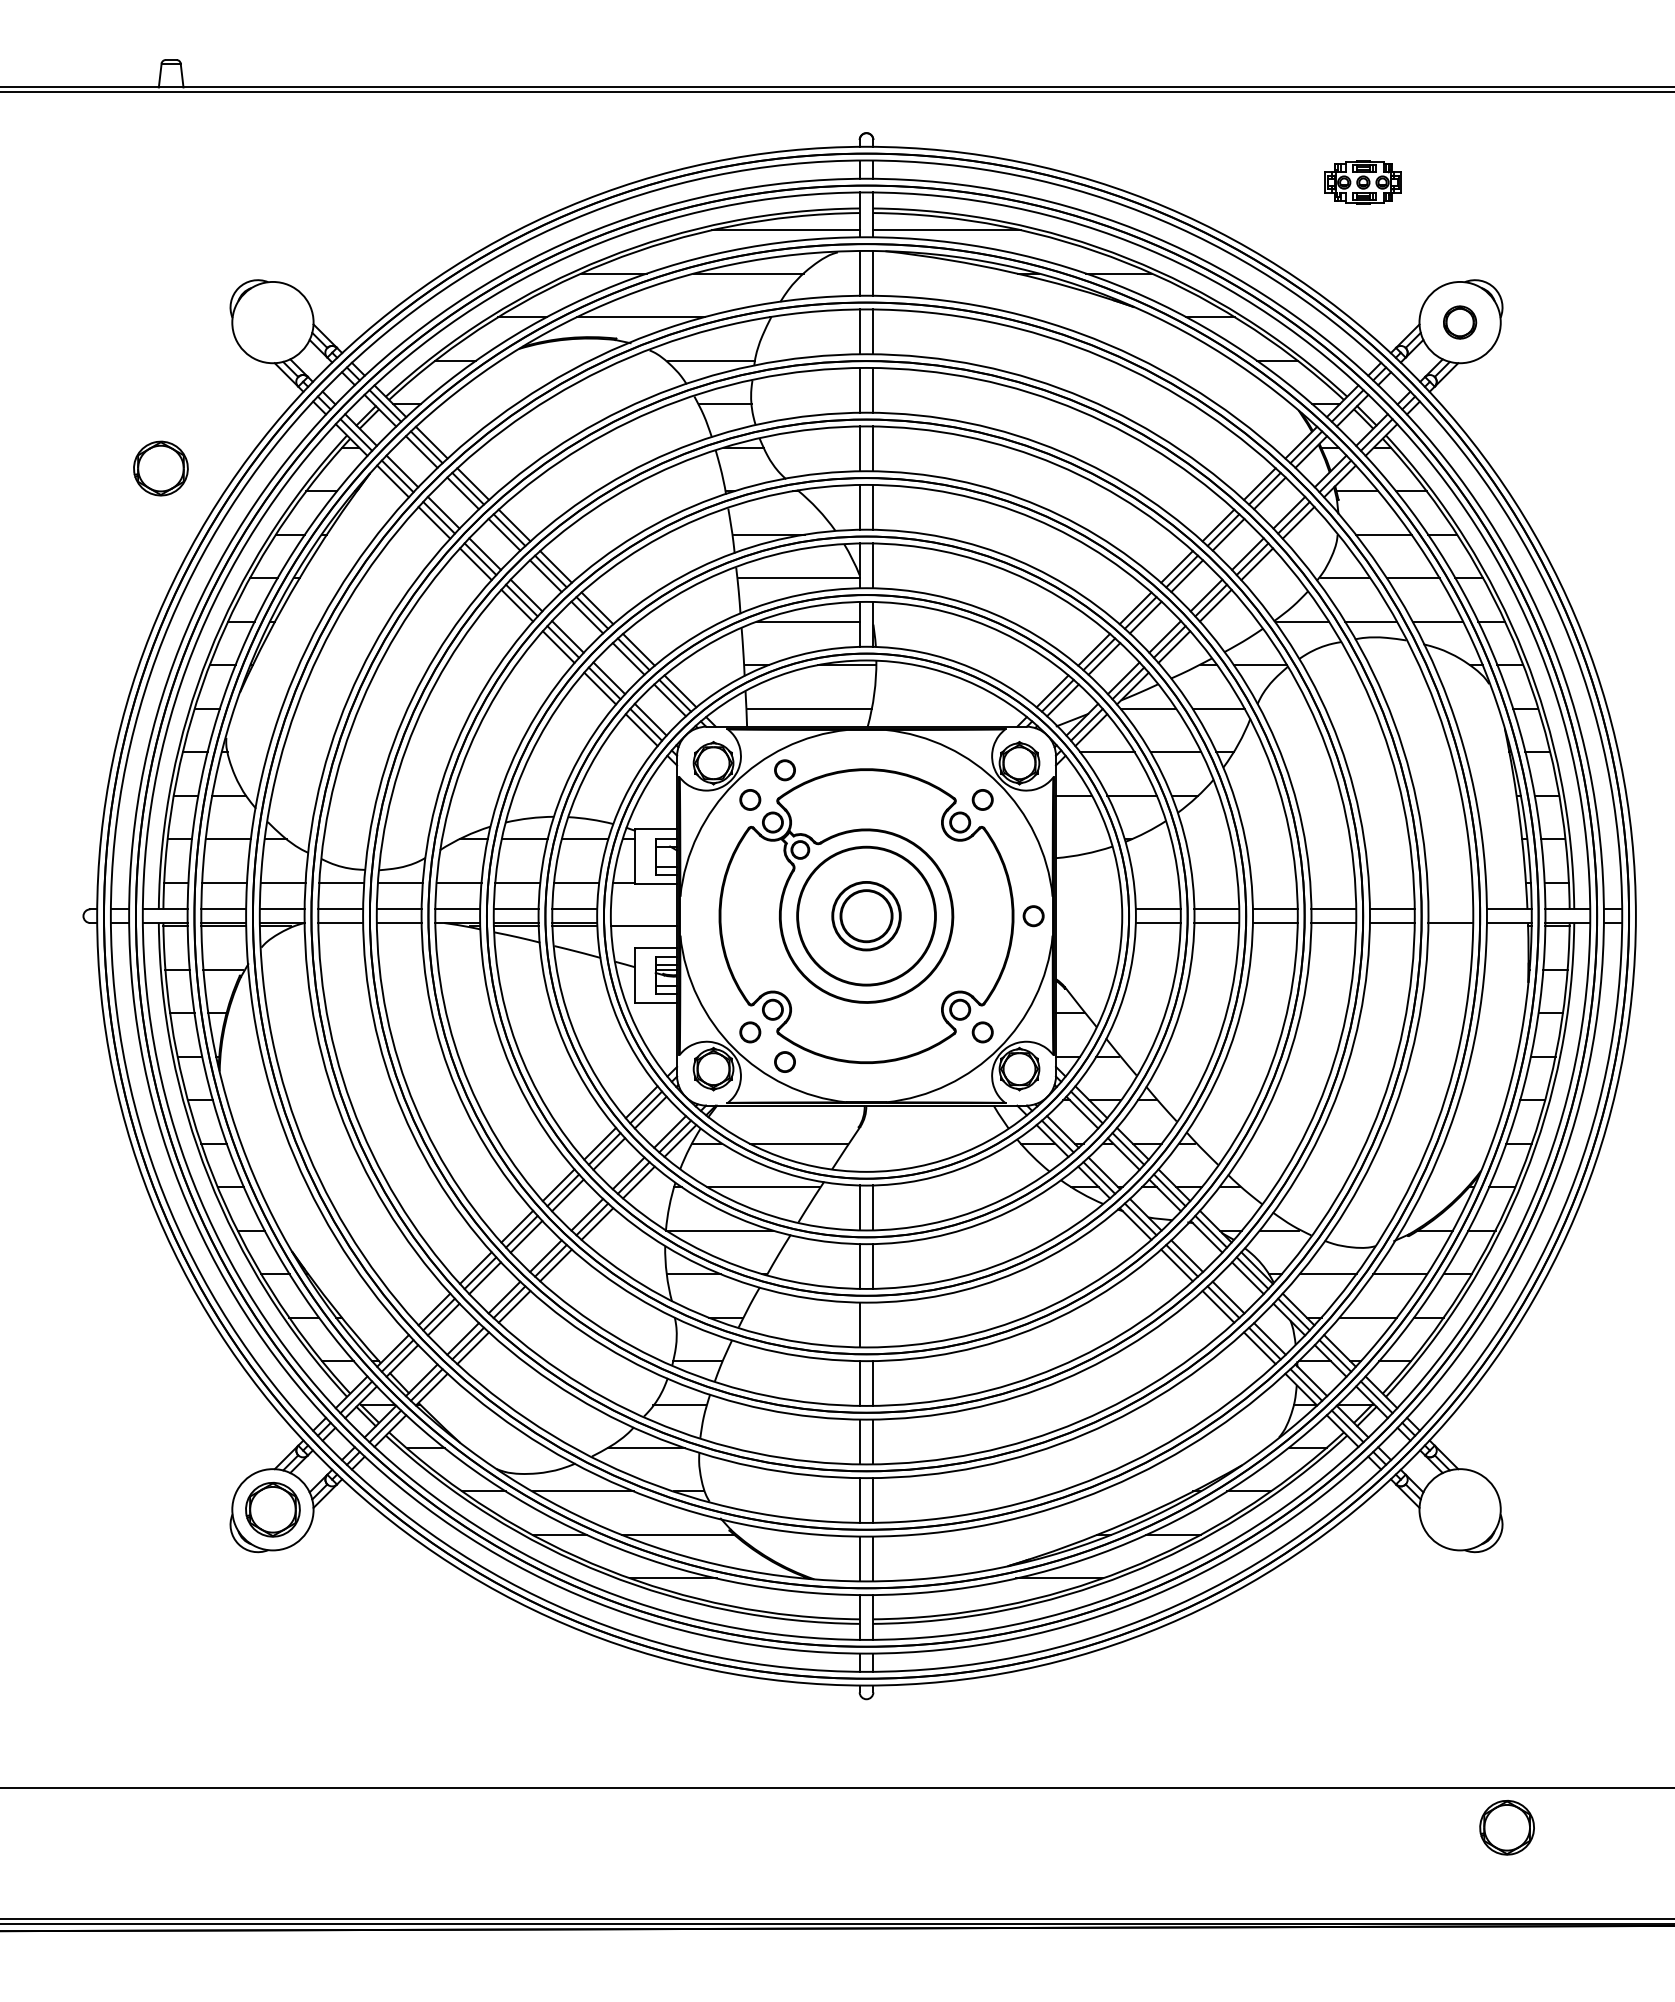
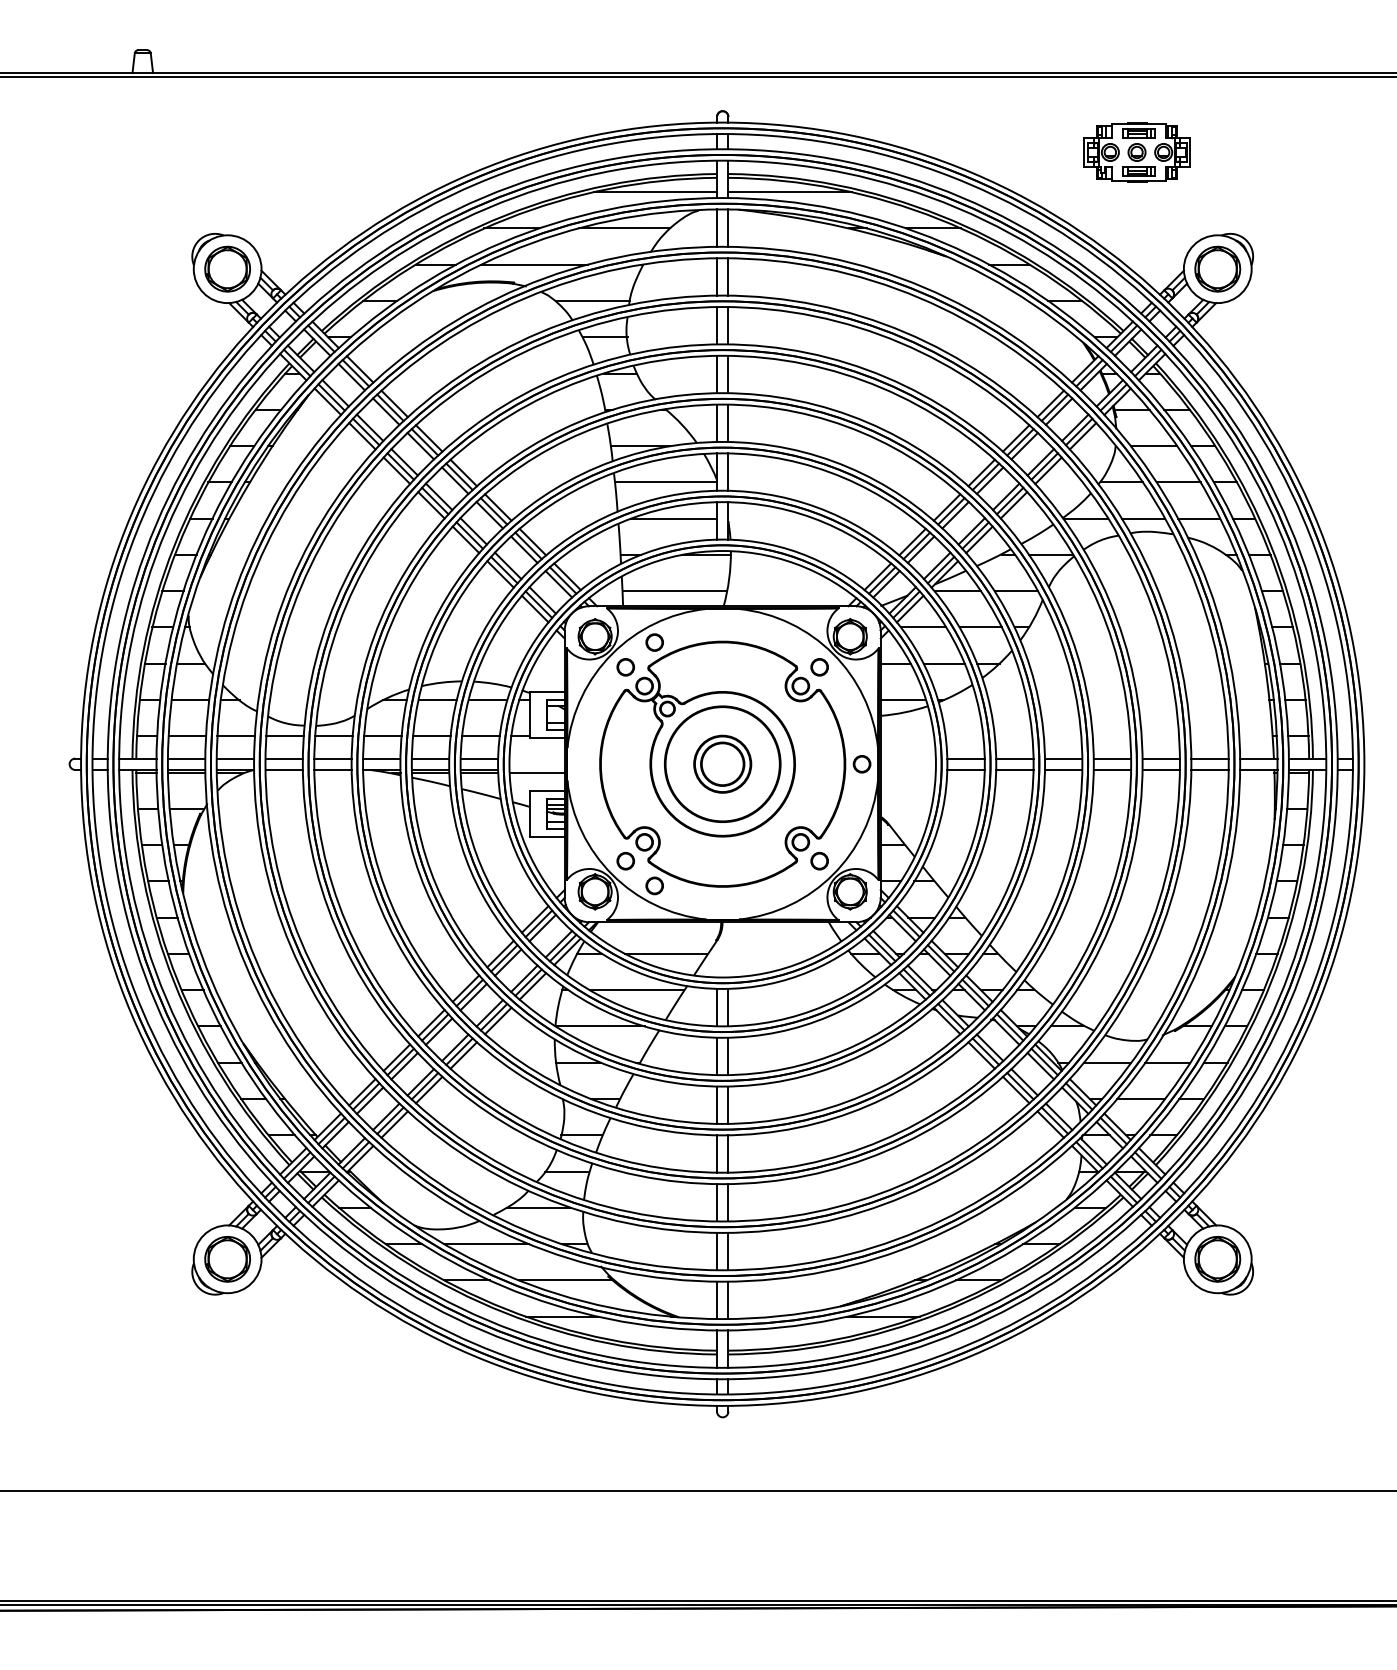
part: (1363, 182) -> (1137, 152), size x1.67
part: (1459, 322) -> (1217, 269), size x1.67
part: (160, 468) -> (227, 269), moved
line: (1083, 839) -> (903, 700), added
line: (1450, 909) -> (1209, 758), added
line: (873, 1324) -> (728, 1104), added
part: (1506, 1827) -> (1217, 1259), moved

